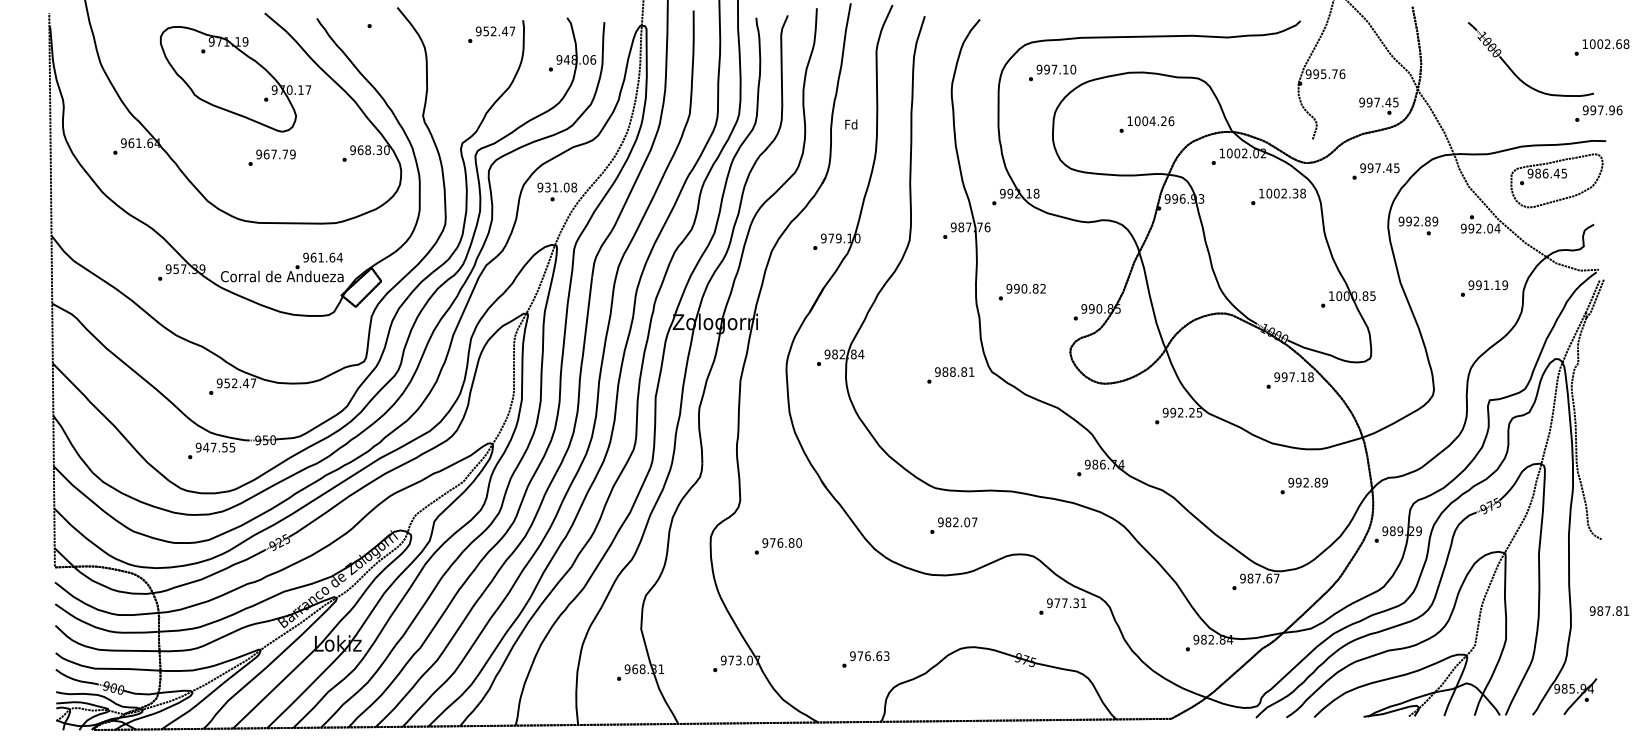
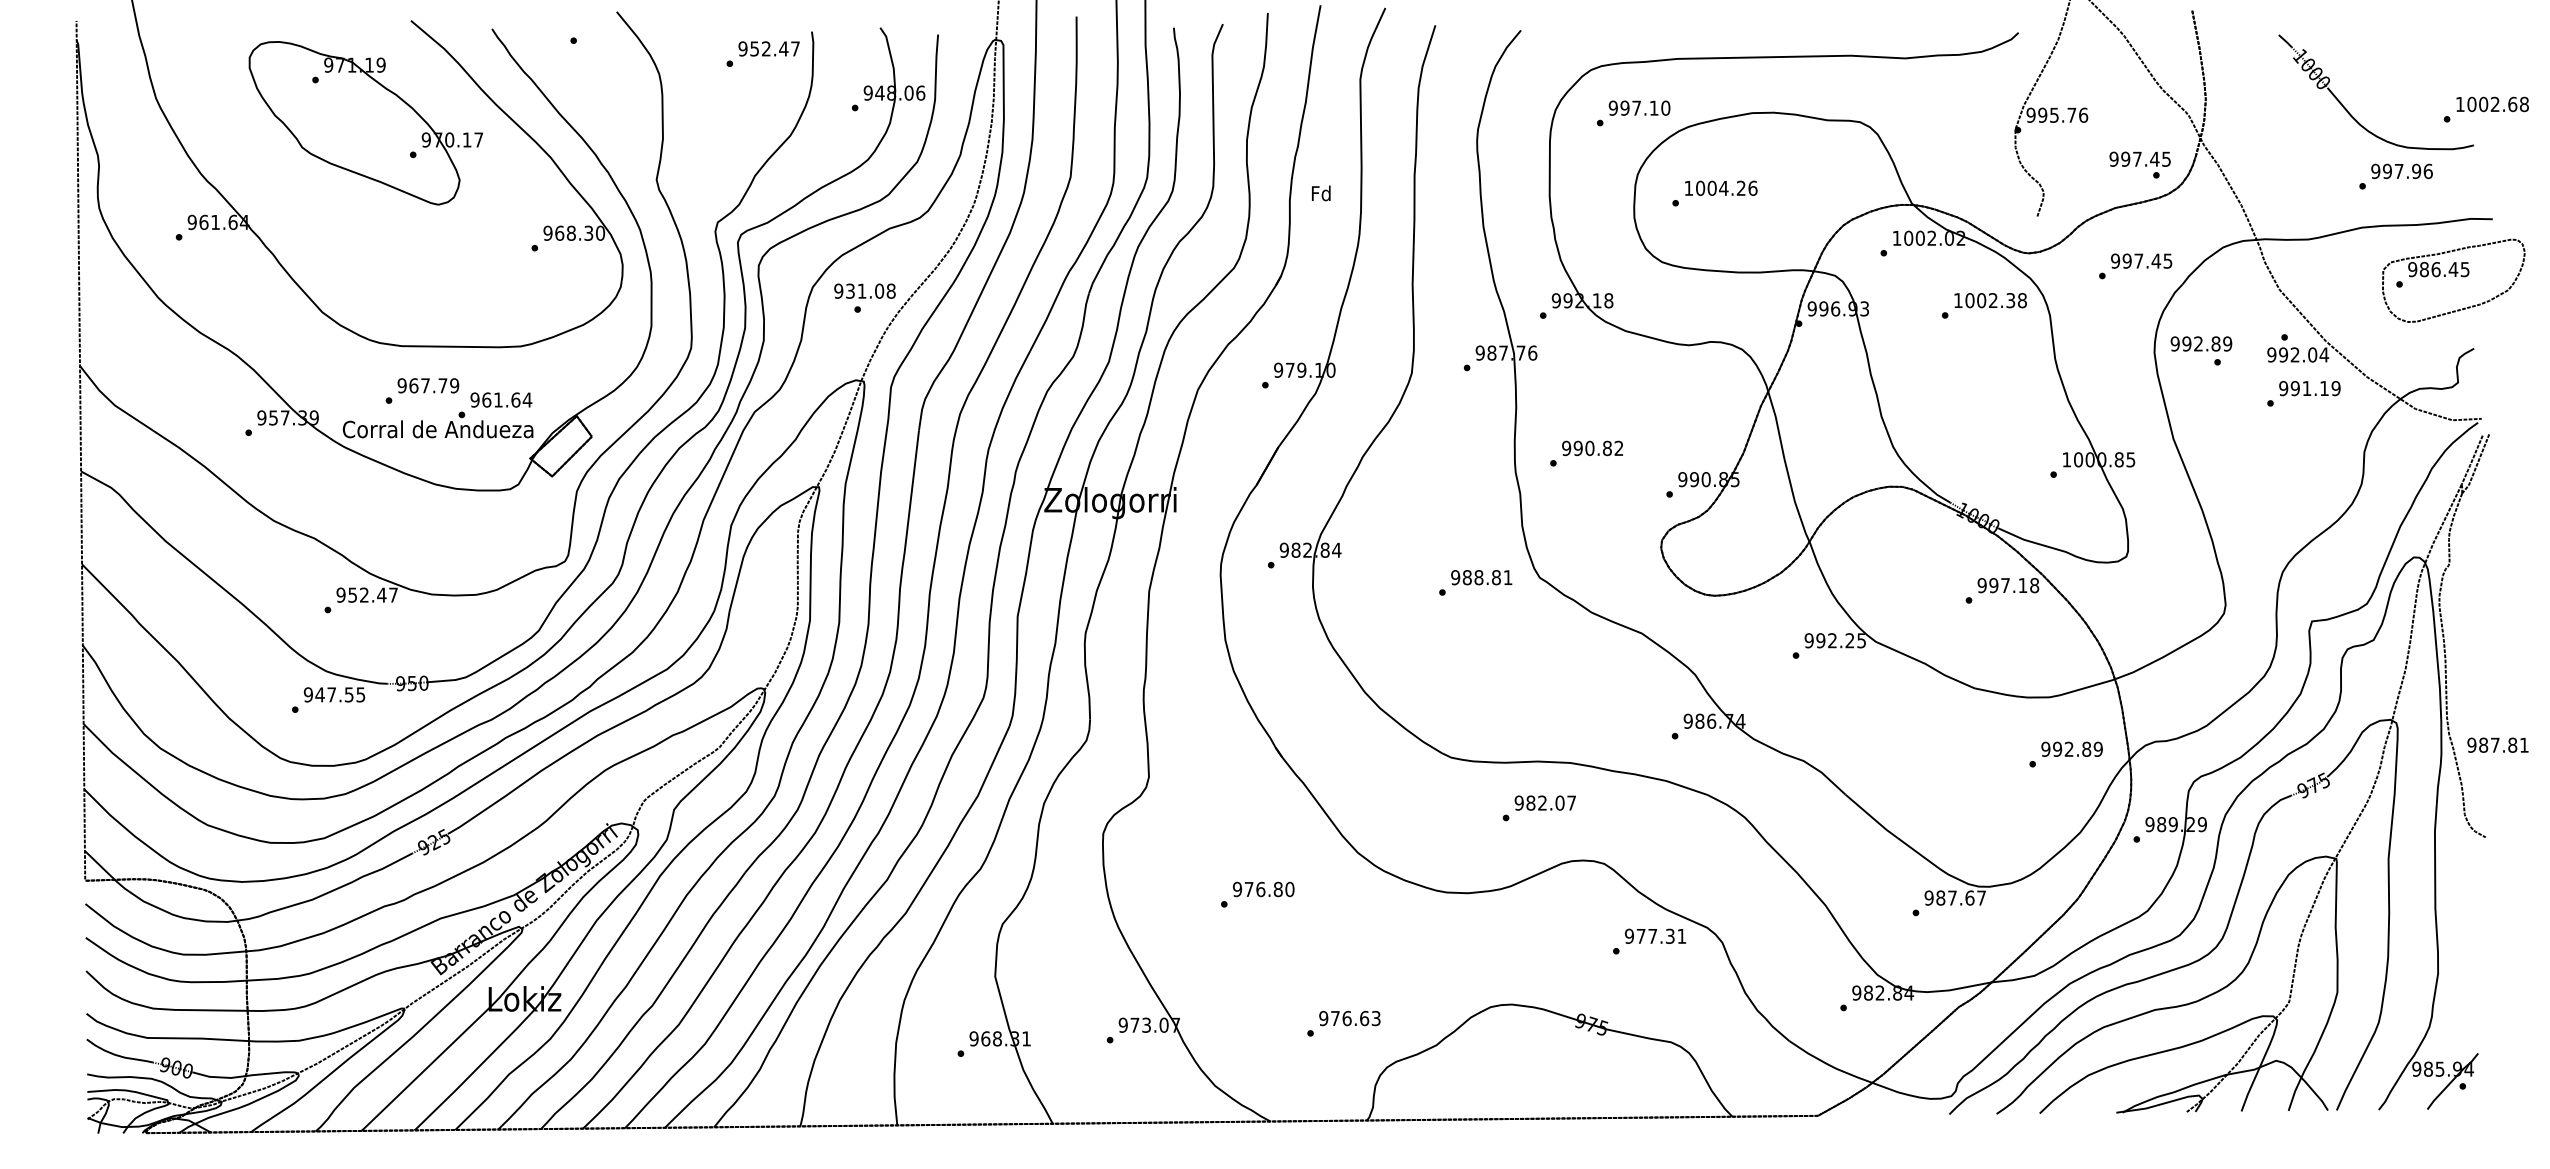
text: (1601, 47) -> (2485, 109), moved
text: (1598, 113) -> (2395, 176), moved
text: (1146, 124) -> (1714, 193), moved
text: (271, 157) -> (421, 390), moved
part: (1556, 180) -> (2452, 280), moved
text: (1484, 288) -> (2303, 393), moved
text: (1303, 485) -> (2064, 753), moved
text: (953, 525) -> (1538, 807), moved
text: (777, 546) -> (1256, 894), moved
text: (1609, 610) -> (2497, 744), moved

